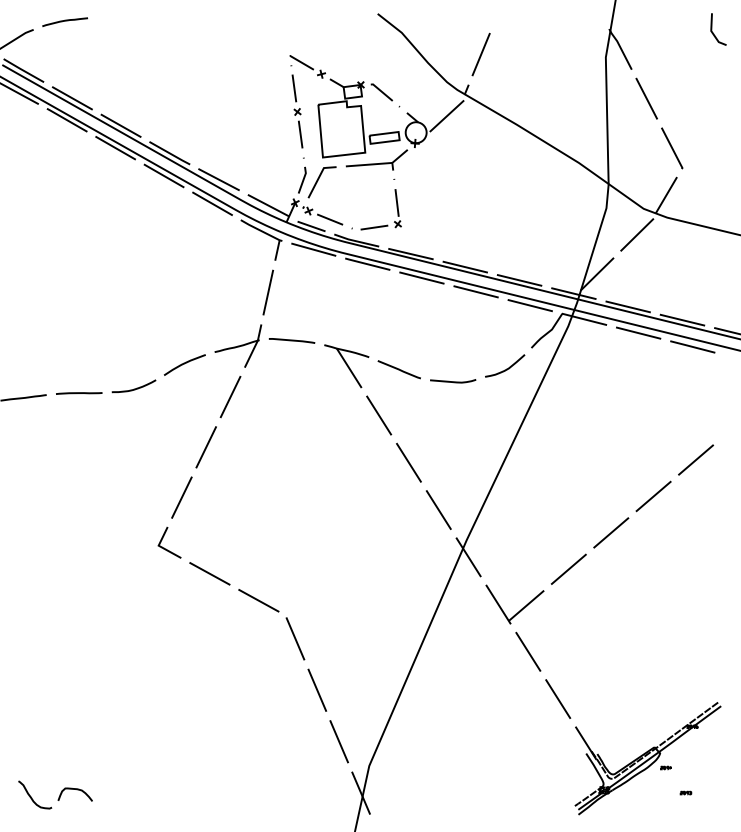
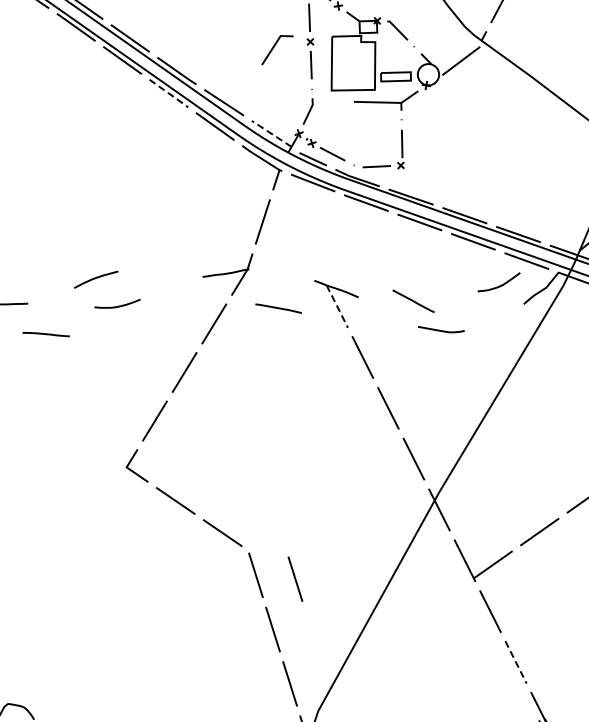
line: (164, 176) -> (169, 94), solid -> dashed
line: (319, 179) -> (275, 47), moved
line: (268, 205) -> (271, 133), solid -> dashed
line: (291, 340) -> (278, 308), moved
curve: (184, 364) -> (95, 279), moved
line: (349, 368) -> (337, 306), solid -> dashed
curve: (506, 368) -> (500, 285), moved
line: (398, 369) -> (412, 300), moved
line: (79, 393) -> (46, 334), moved
line: (334, 638) -> (295, 578), added
line: (558, 699) -> (516, 662), solid -> dashed

